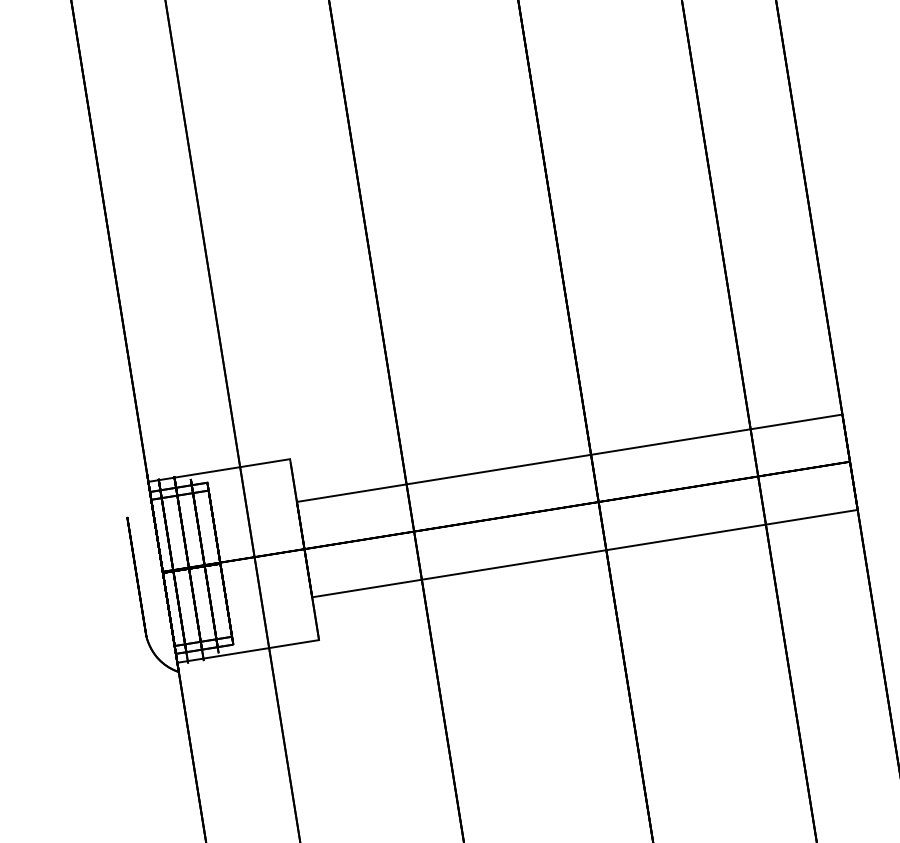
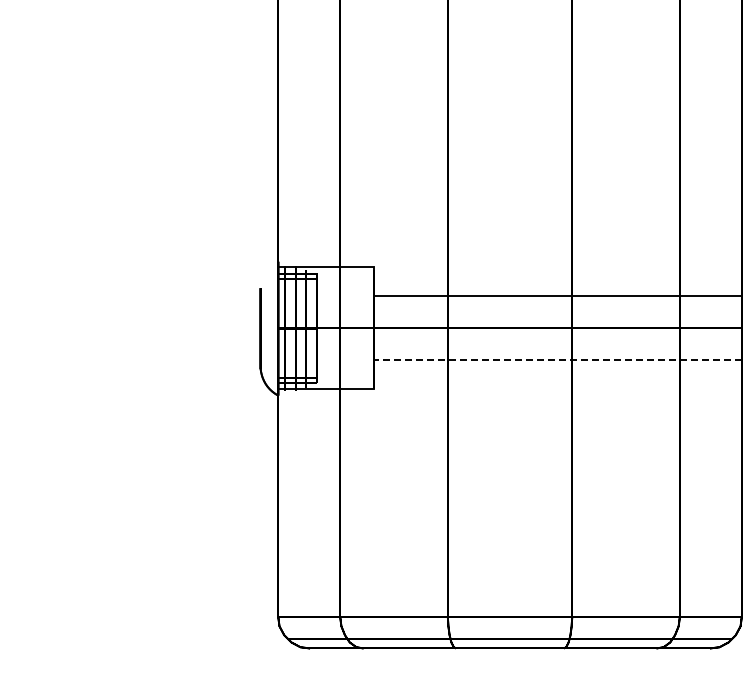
line: (584, 553) -> (557, 360), solid -> dashed

